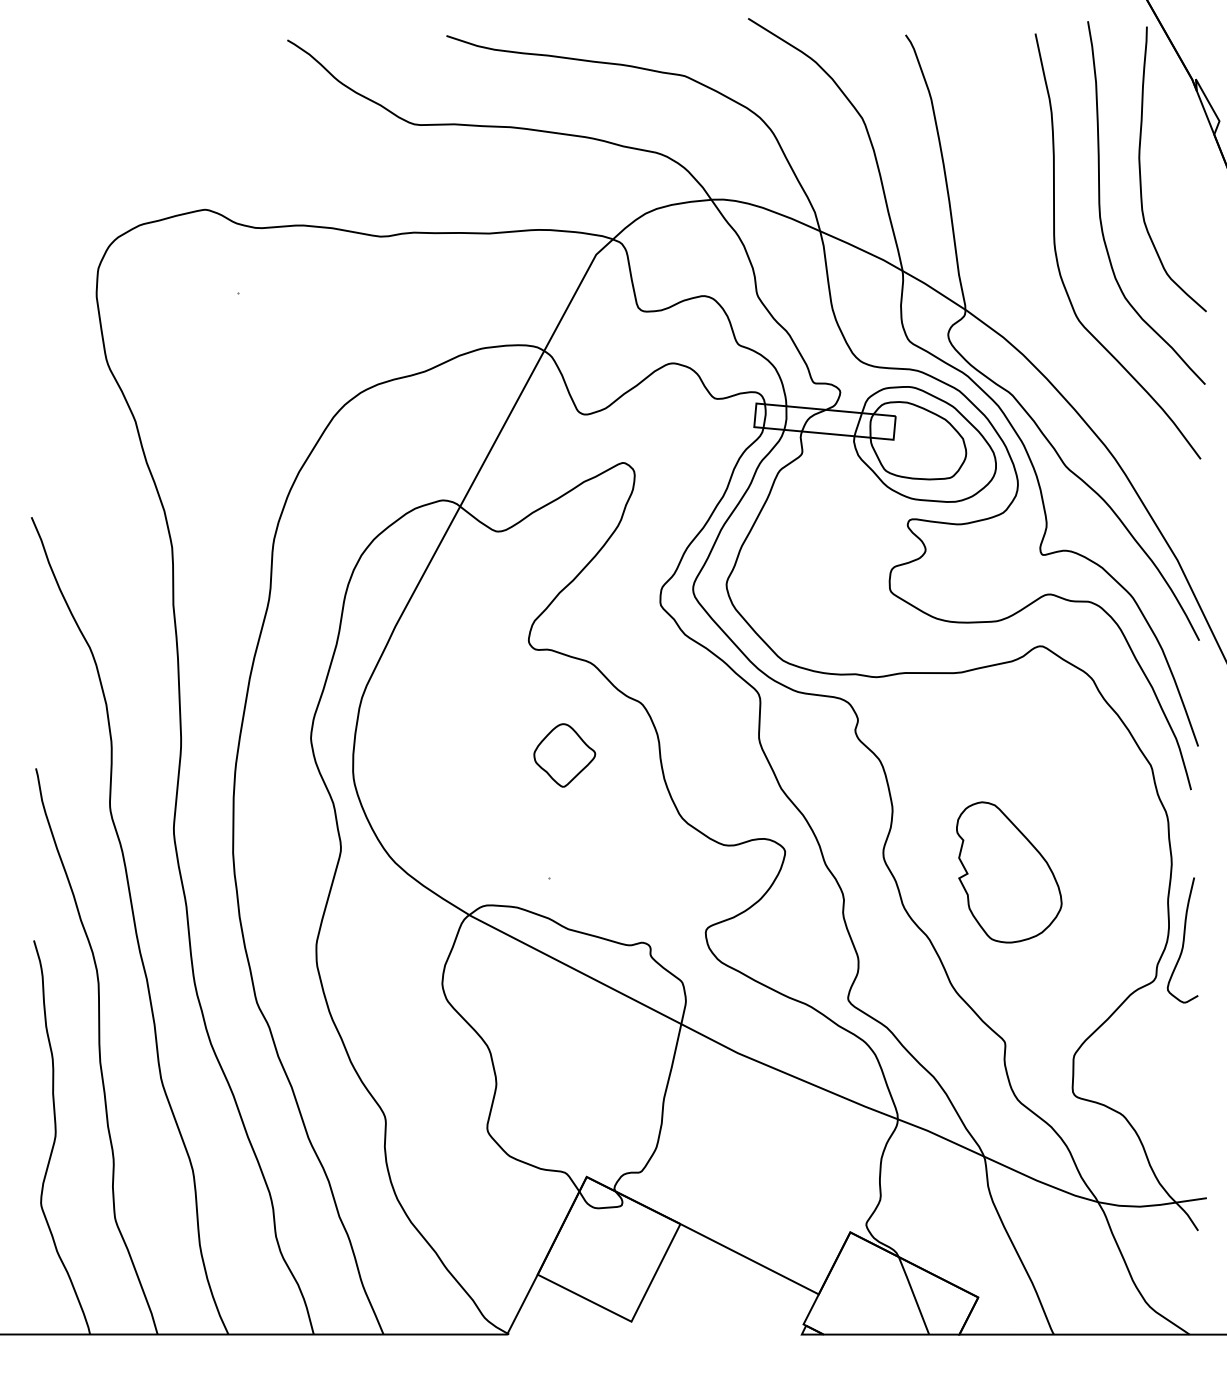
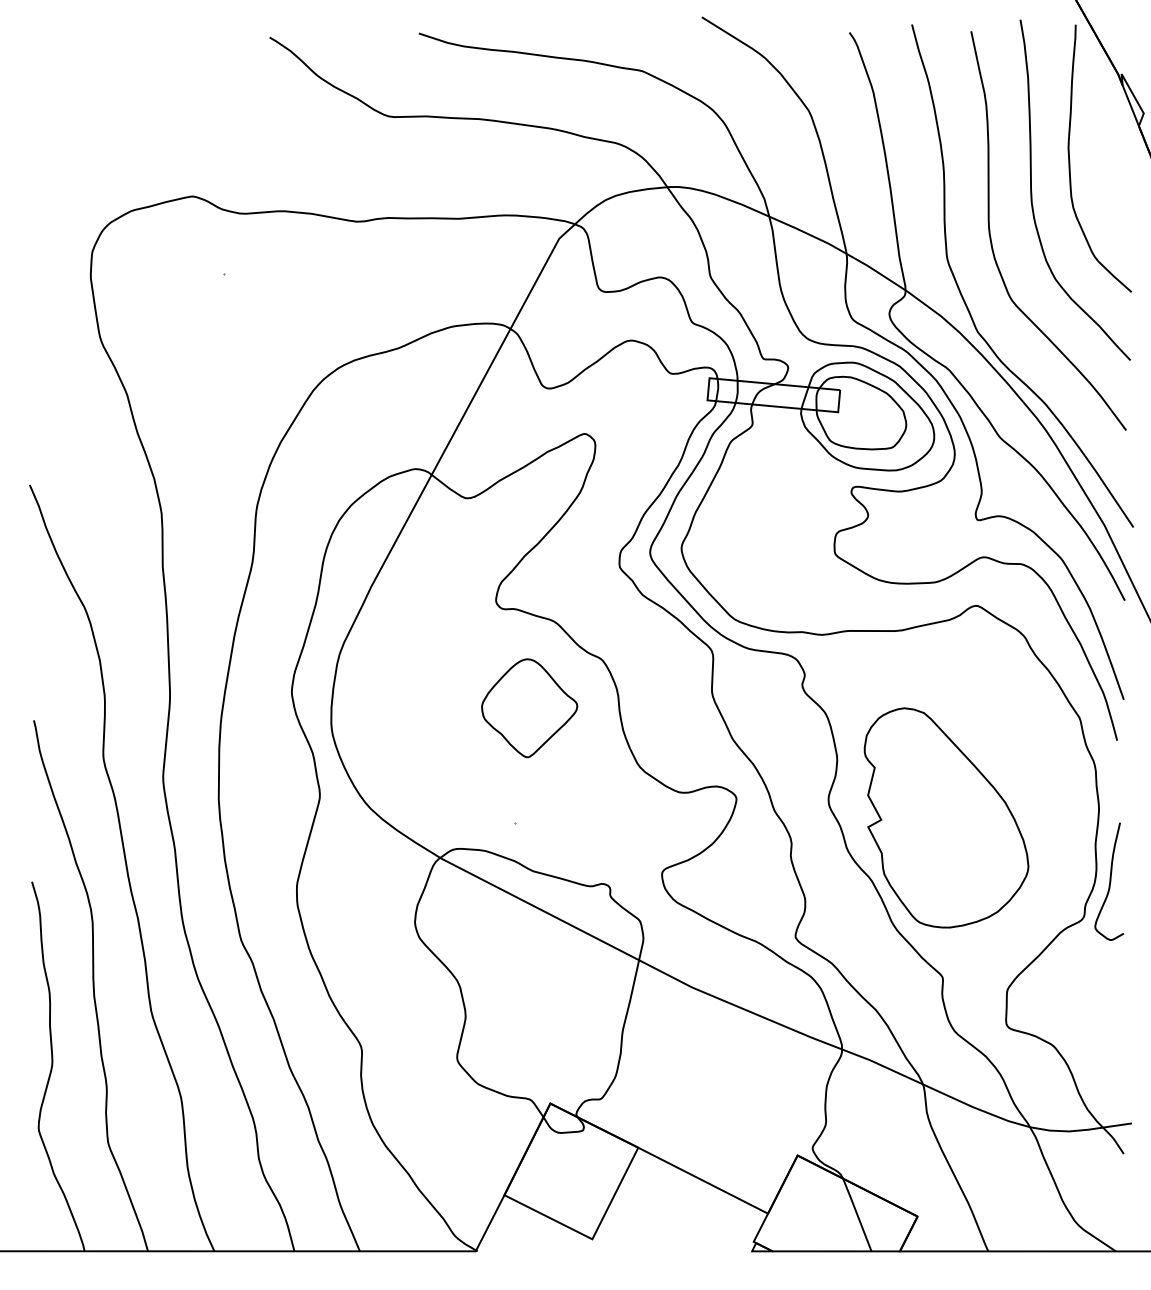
curve: (1029, 321) -> (965, 301), added
part: (564, 755) -> (529, 708), size x1.67
part: (1009, 872) -> (946, 818), size x1.67

